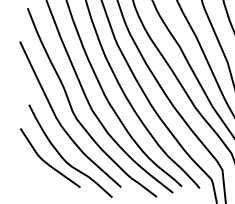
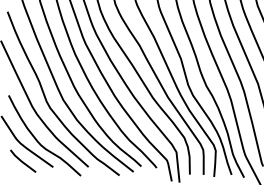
line: (44, 179) -> (22, 160), added

